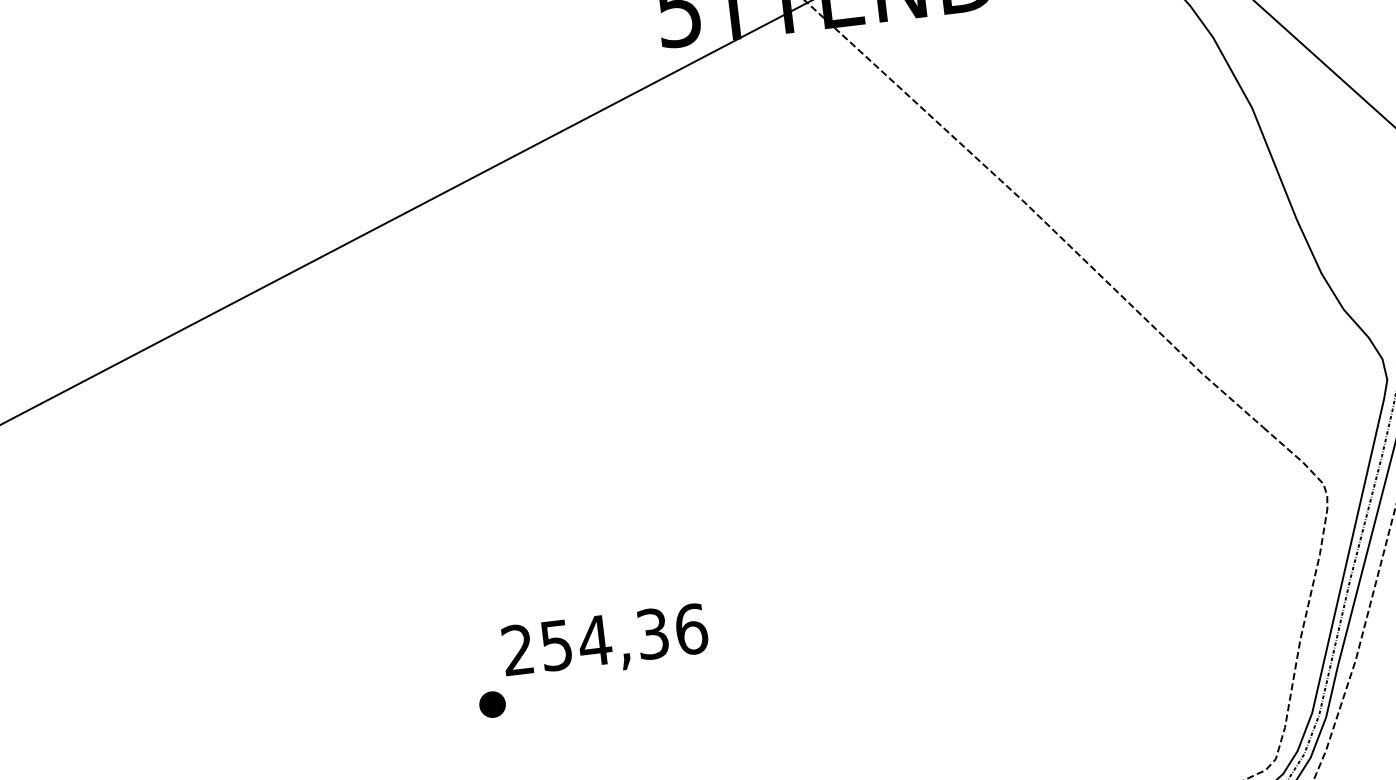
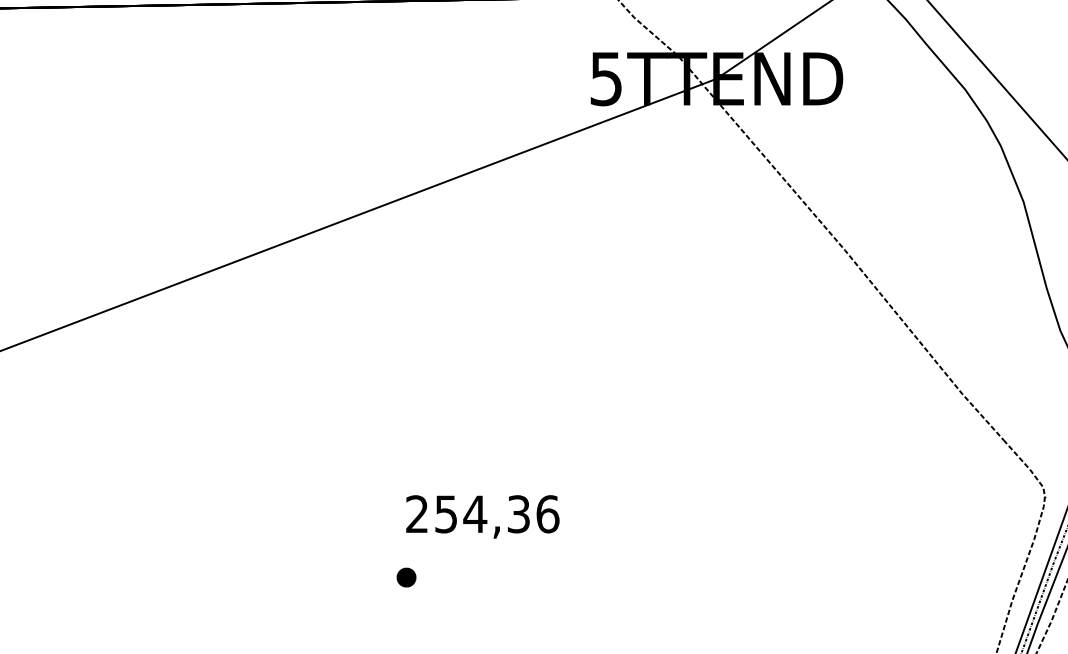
text: (604, 642) -> (482, 516), moved

